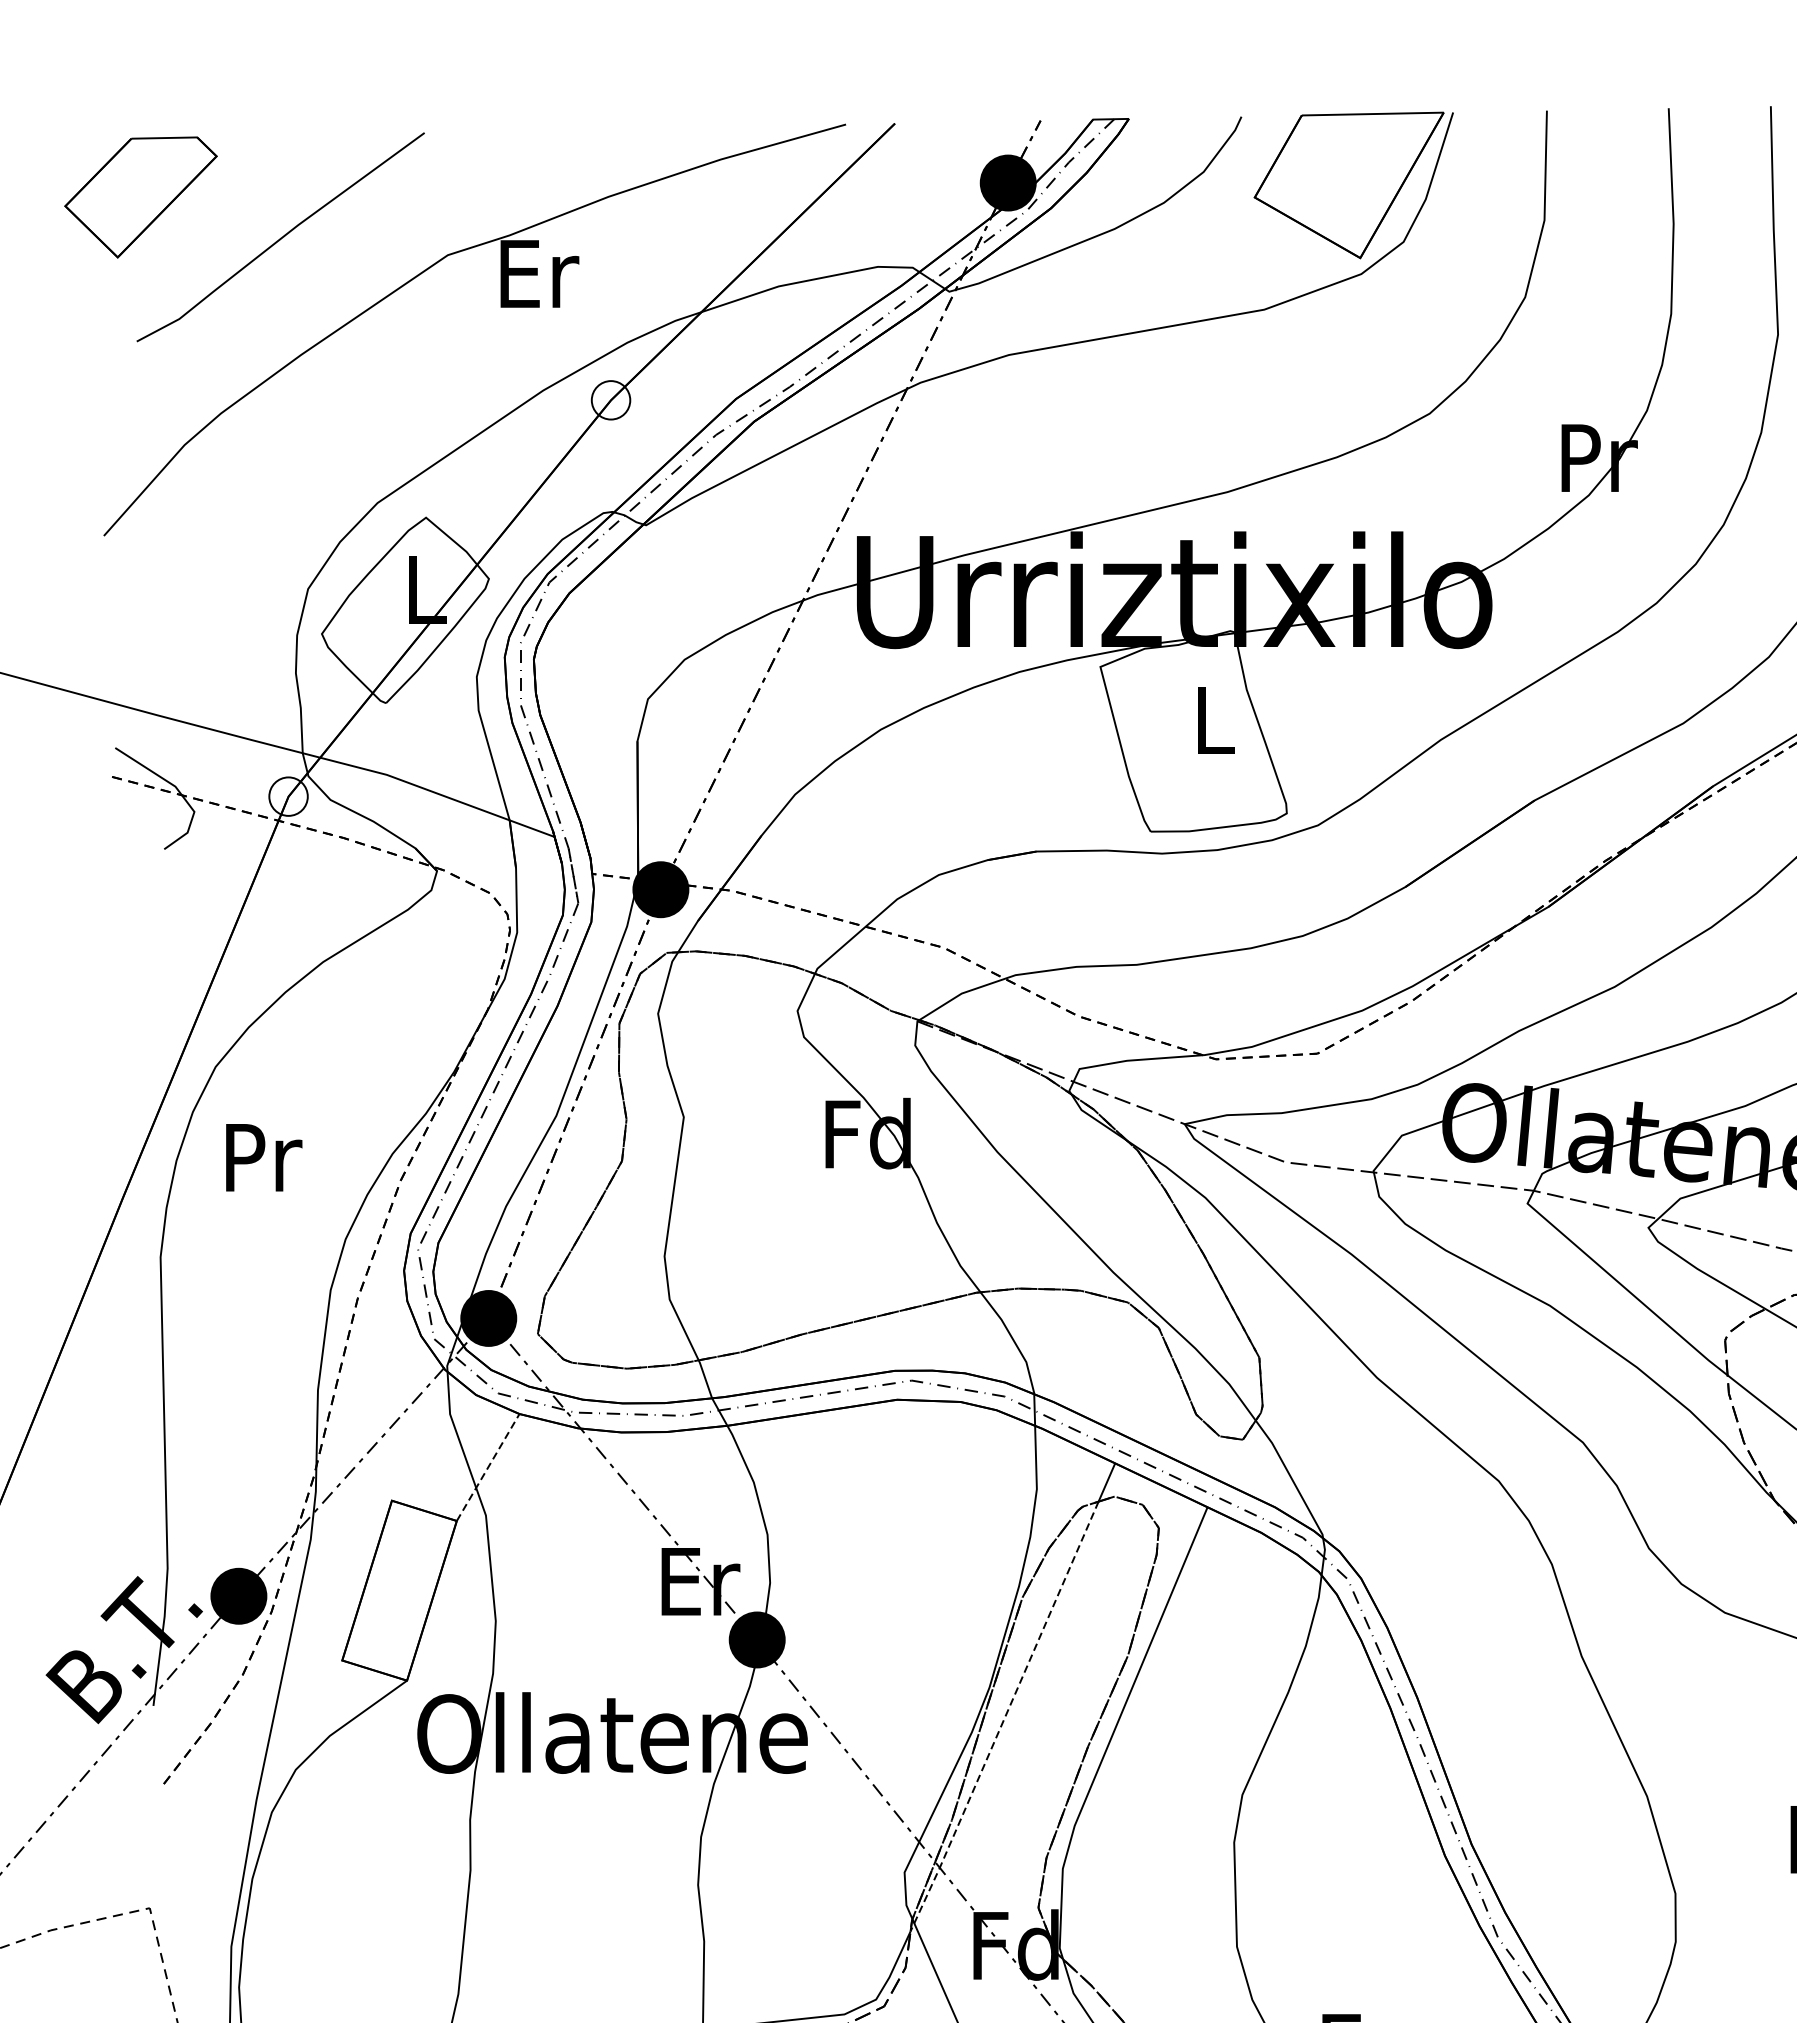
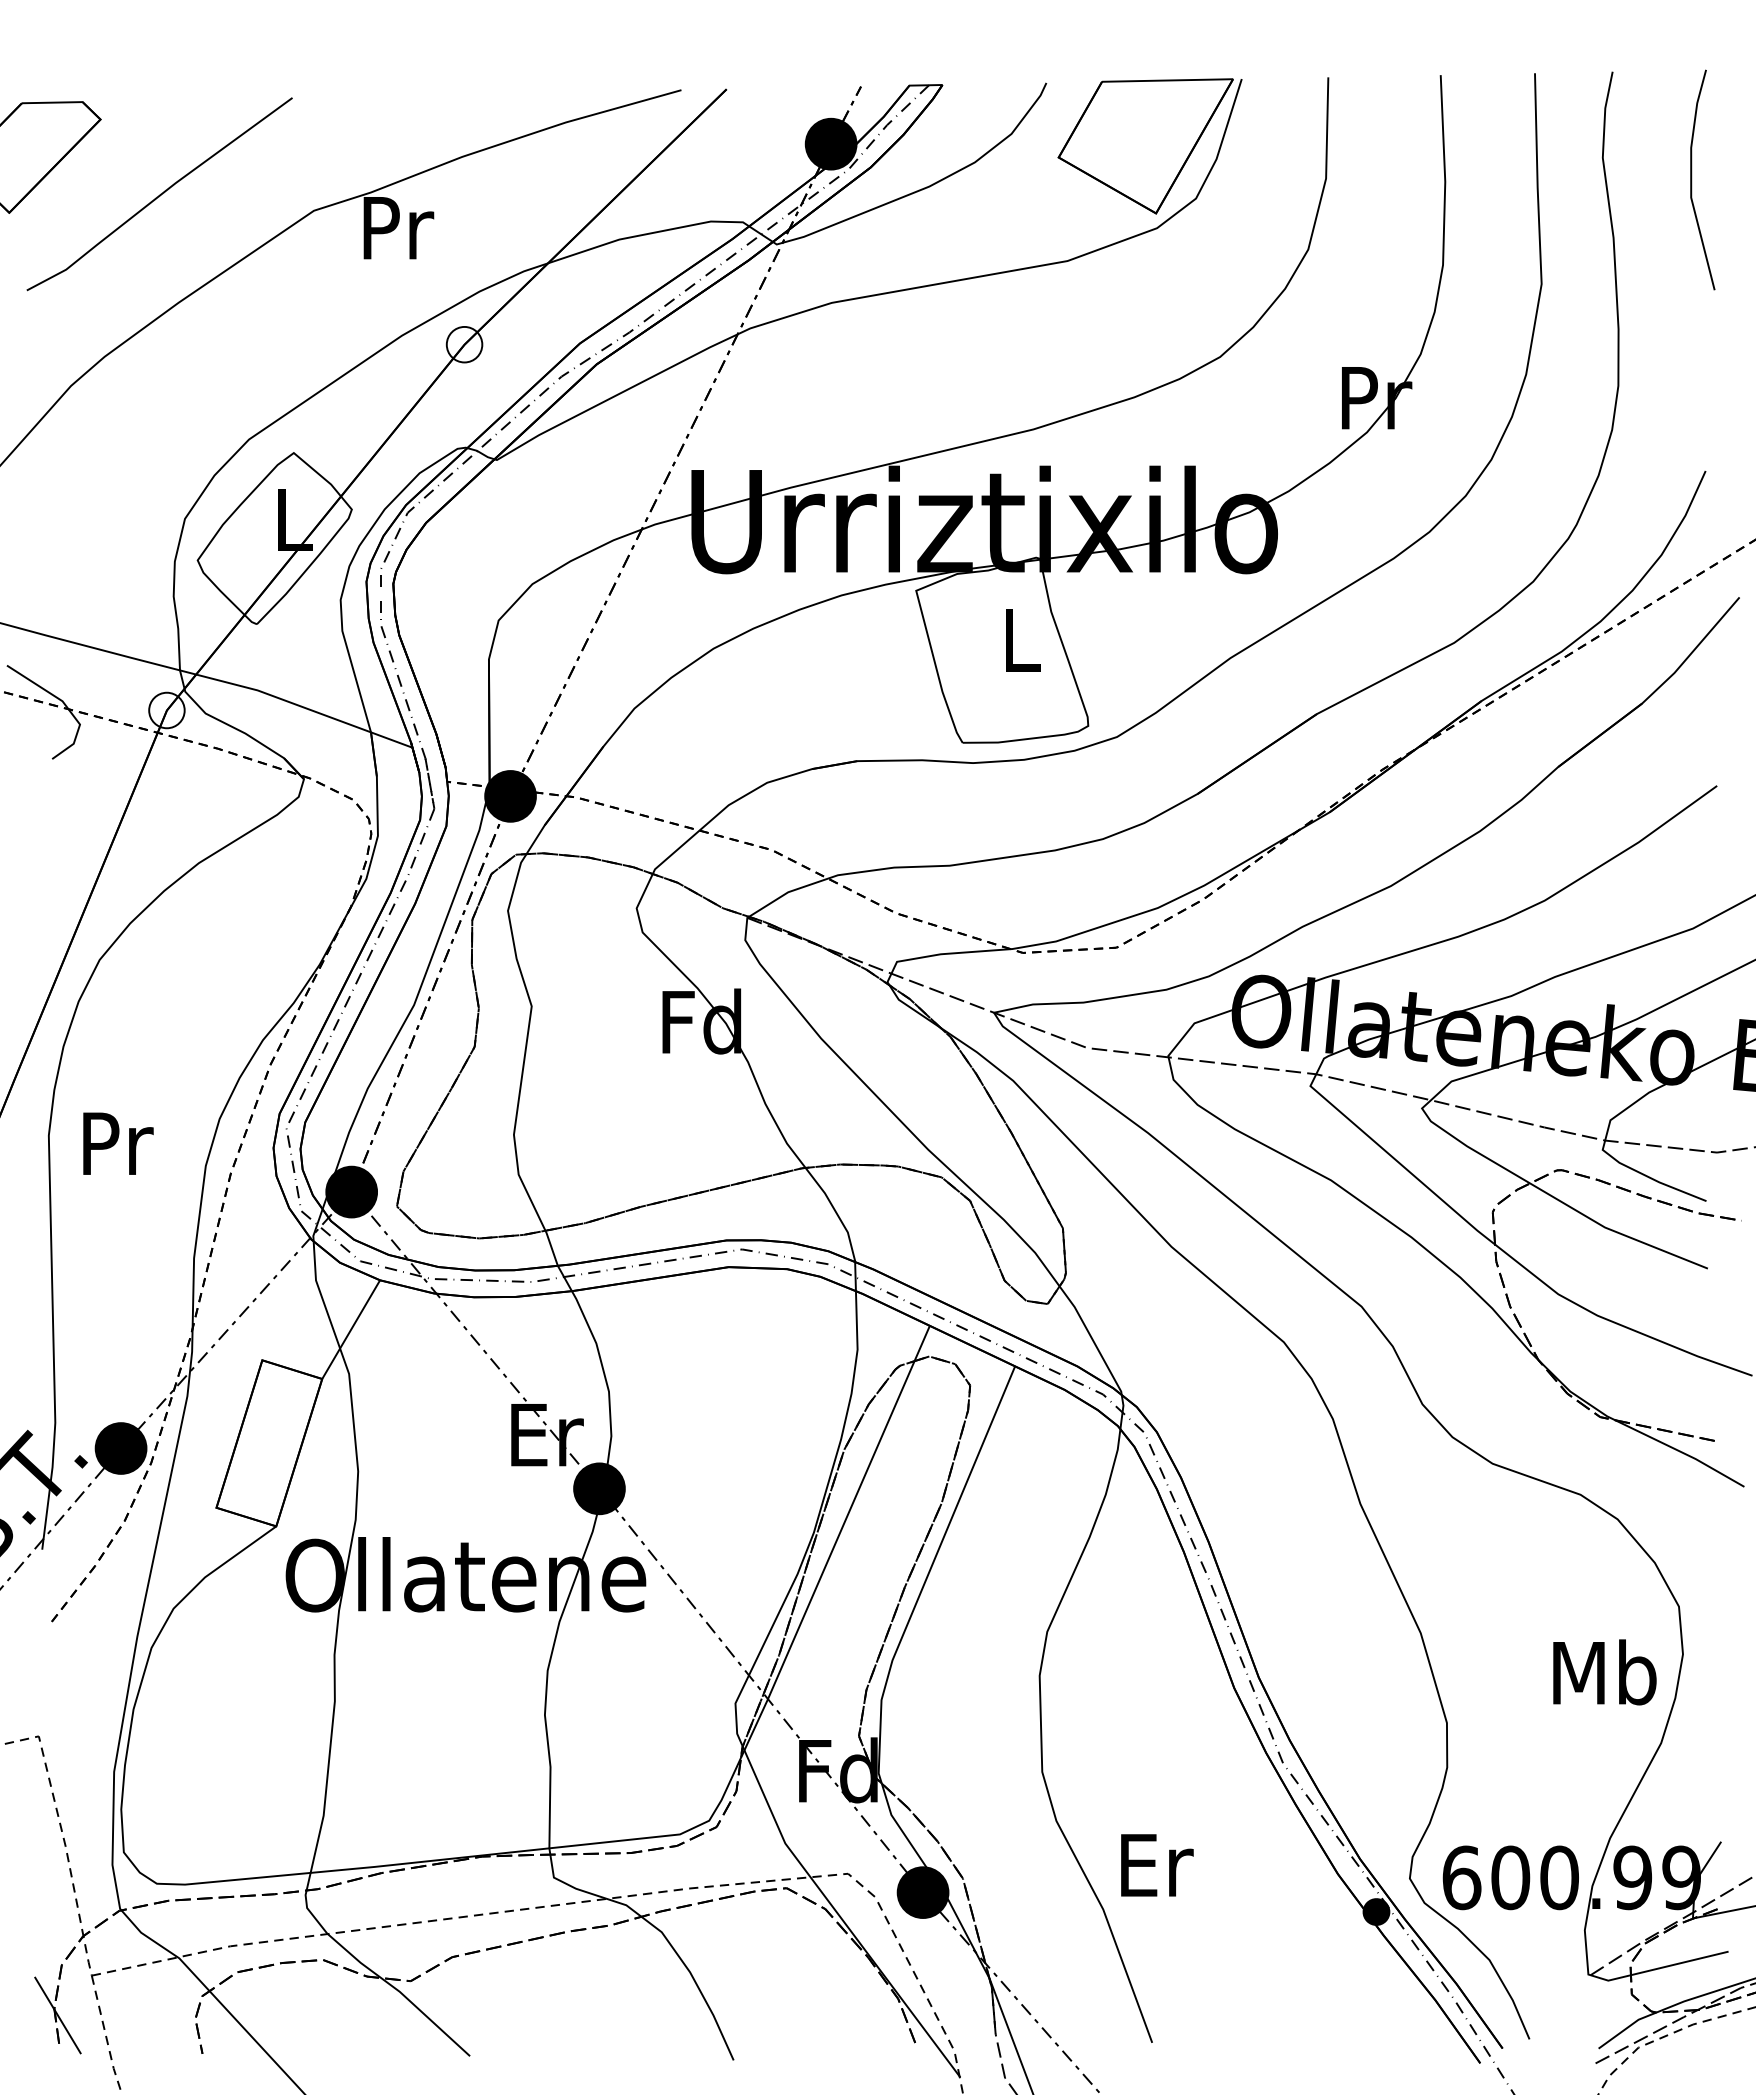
text: (539, 274) -> (398, 228), Er -> Pr
text: (264, 1157) -> (118, 1143), moved
line: (488, 1467) -> (351, 1329), dashed -> solid
line: (1004, 1717) -> (827, 1560), dashed -> solid

